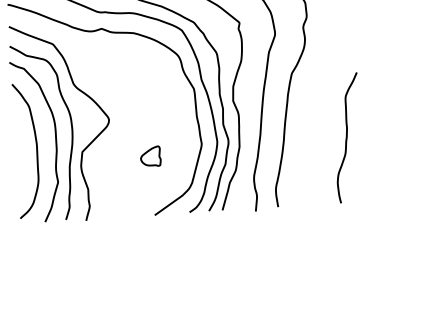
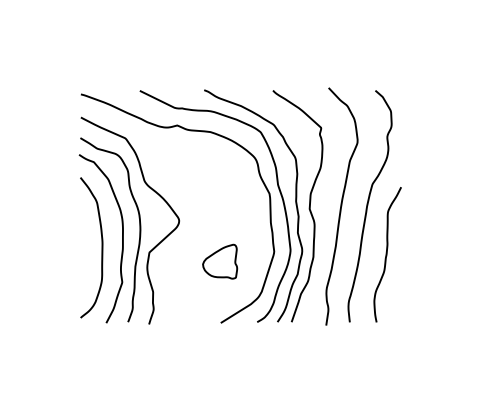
curve: (347, 137) -> (387, 254), moved
part: (150, 156) -> (220, 261), size x1.67

